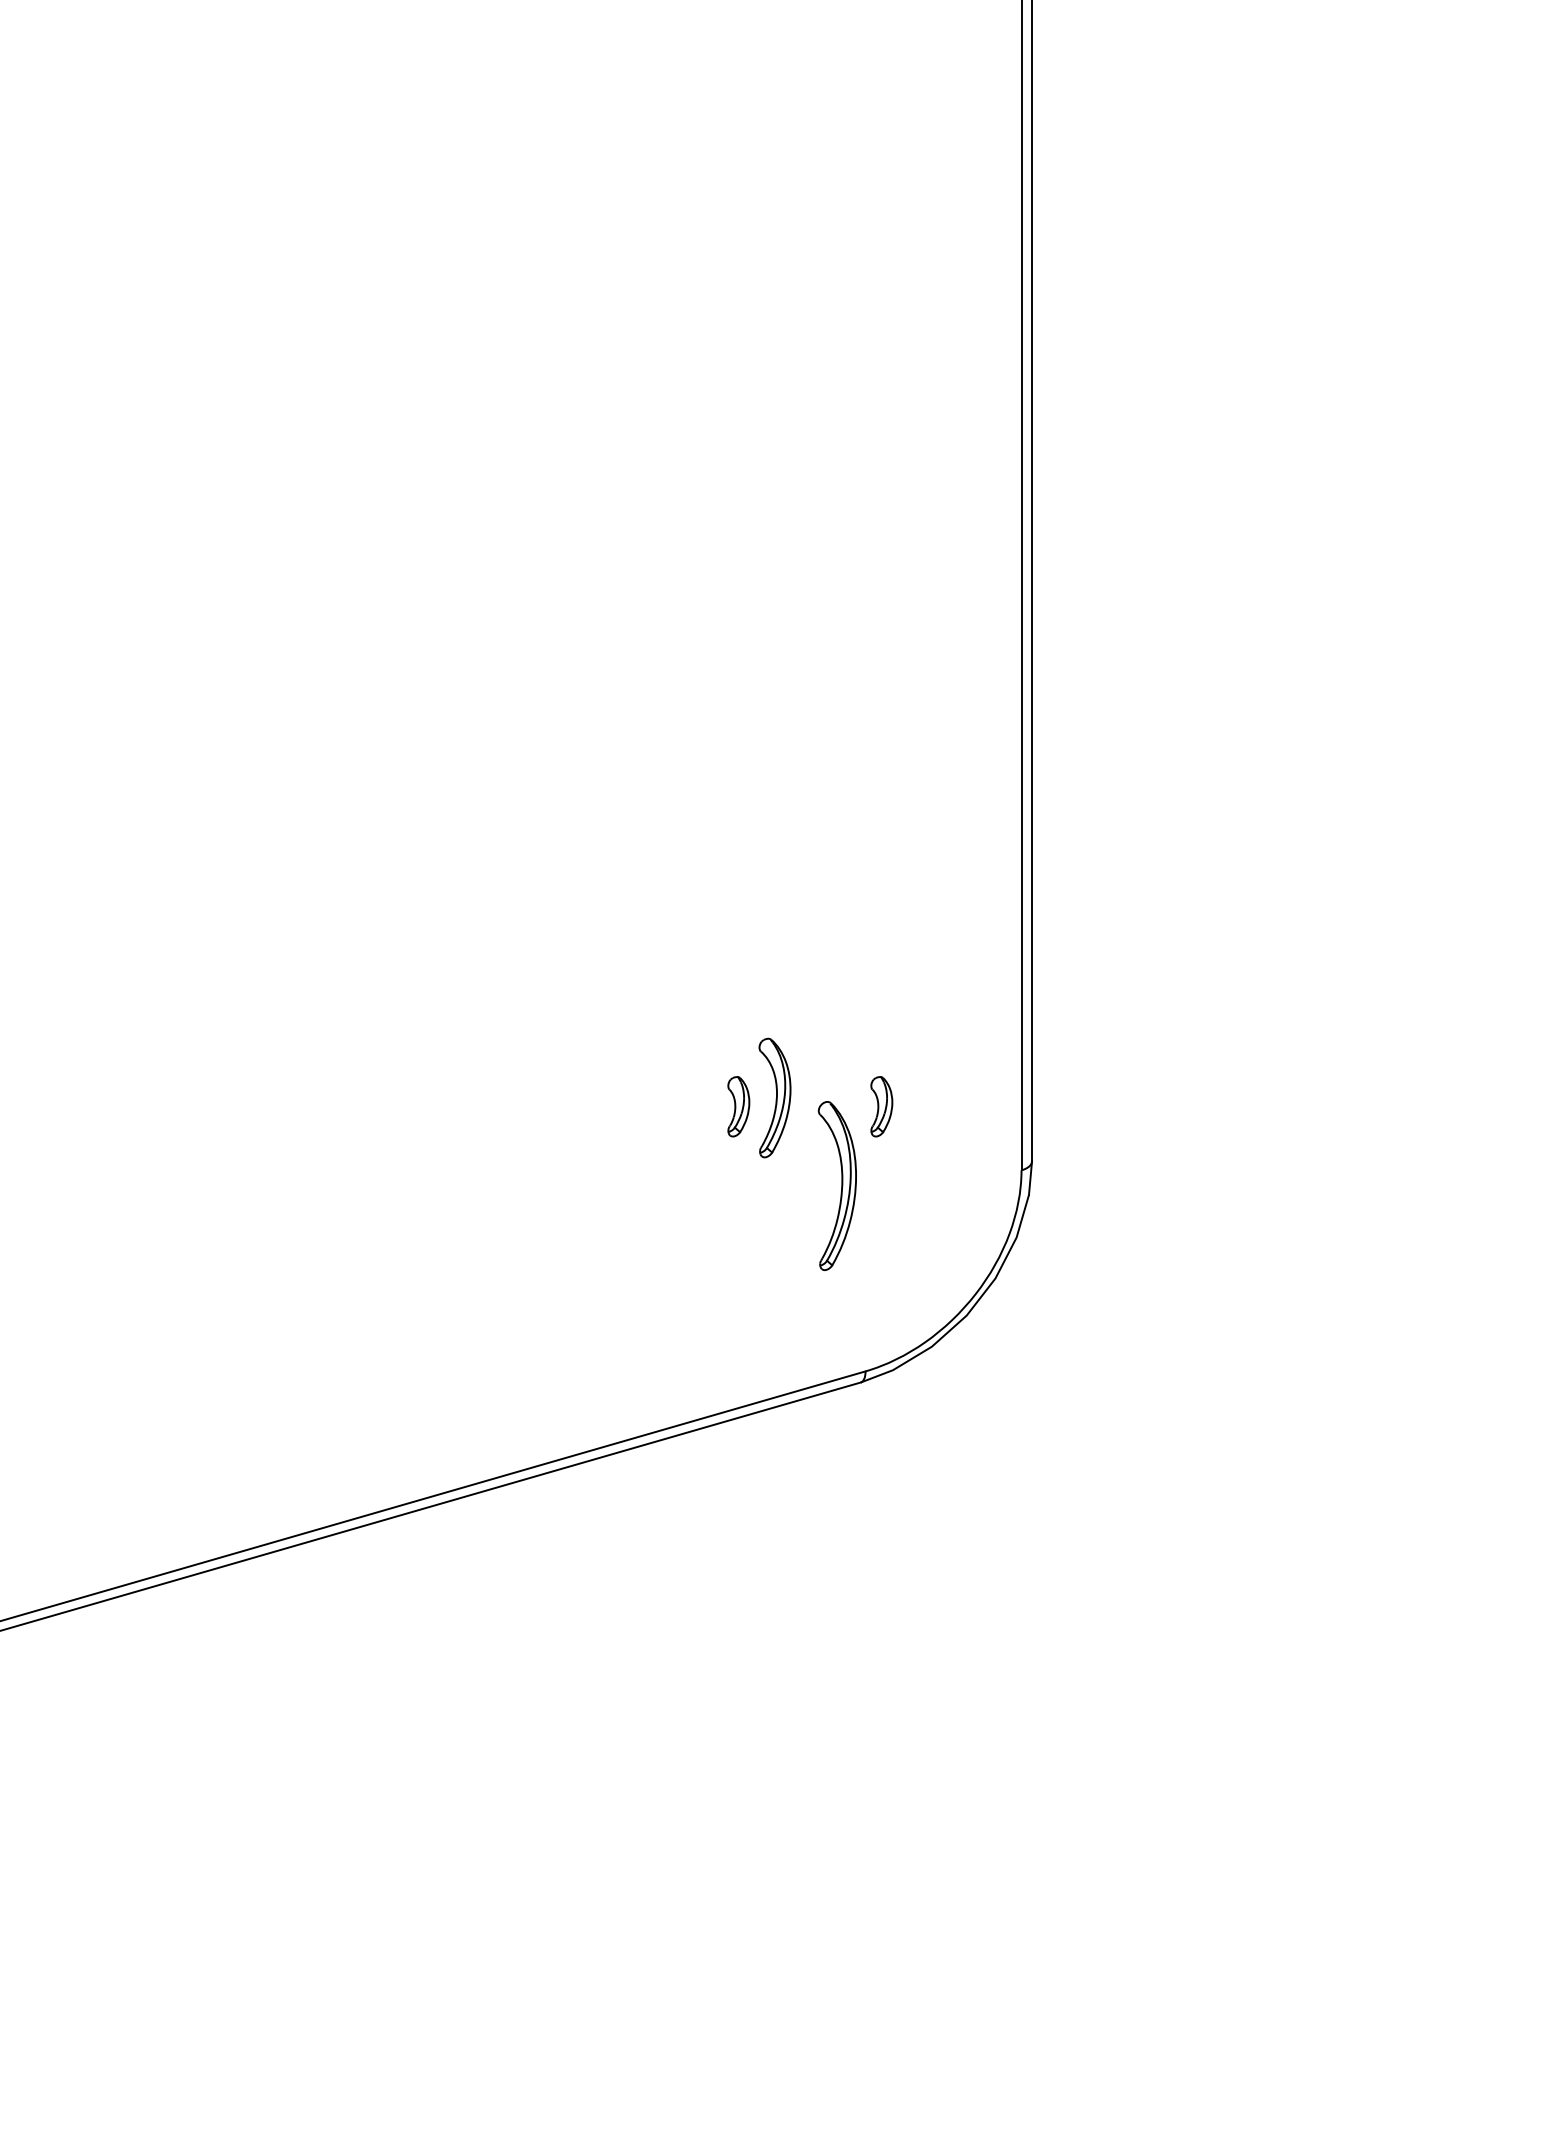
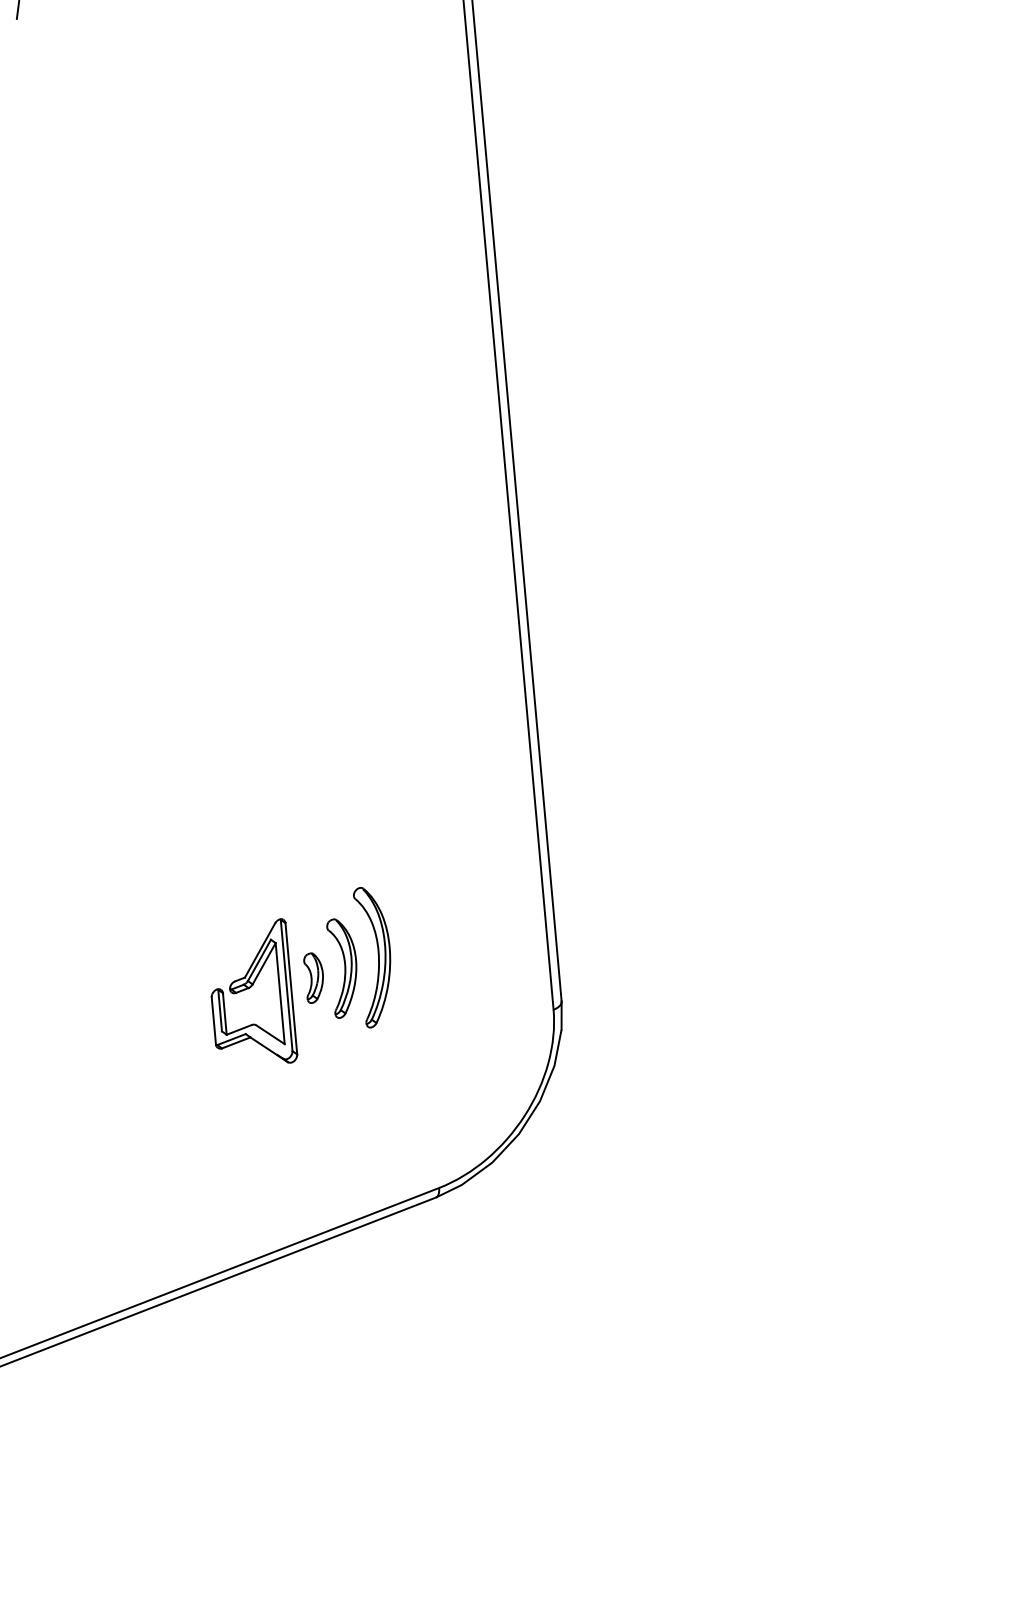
part: (881, 1106) -> (432, 967), removed
part: (660, 1112) -> (249, 988), added
part: (836, 1185) -> (374, 956), moved

